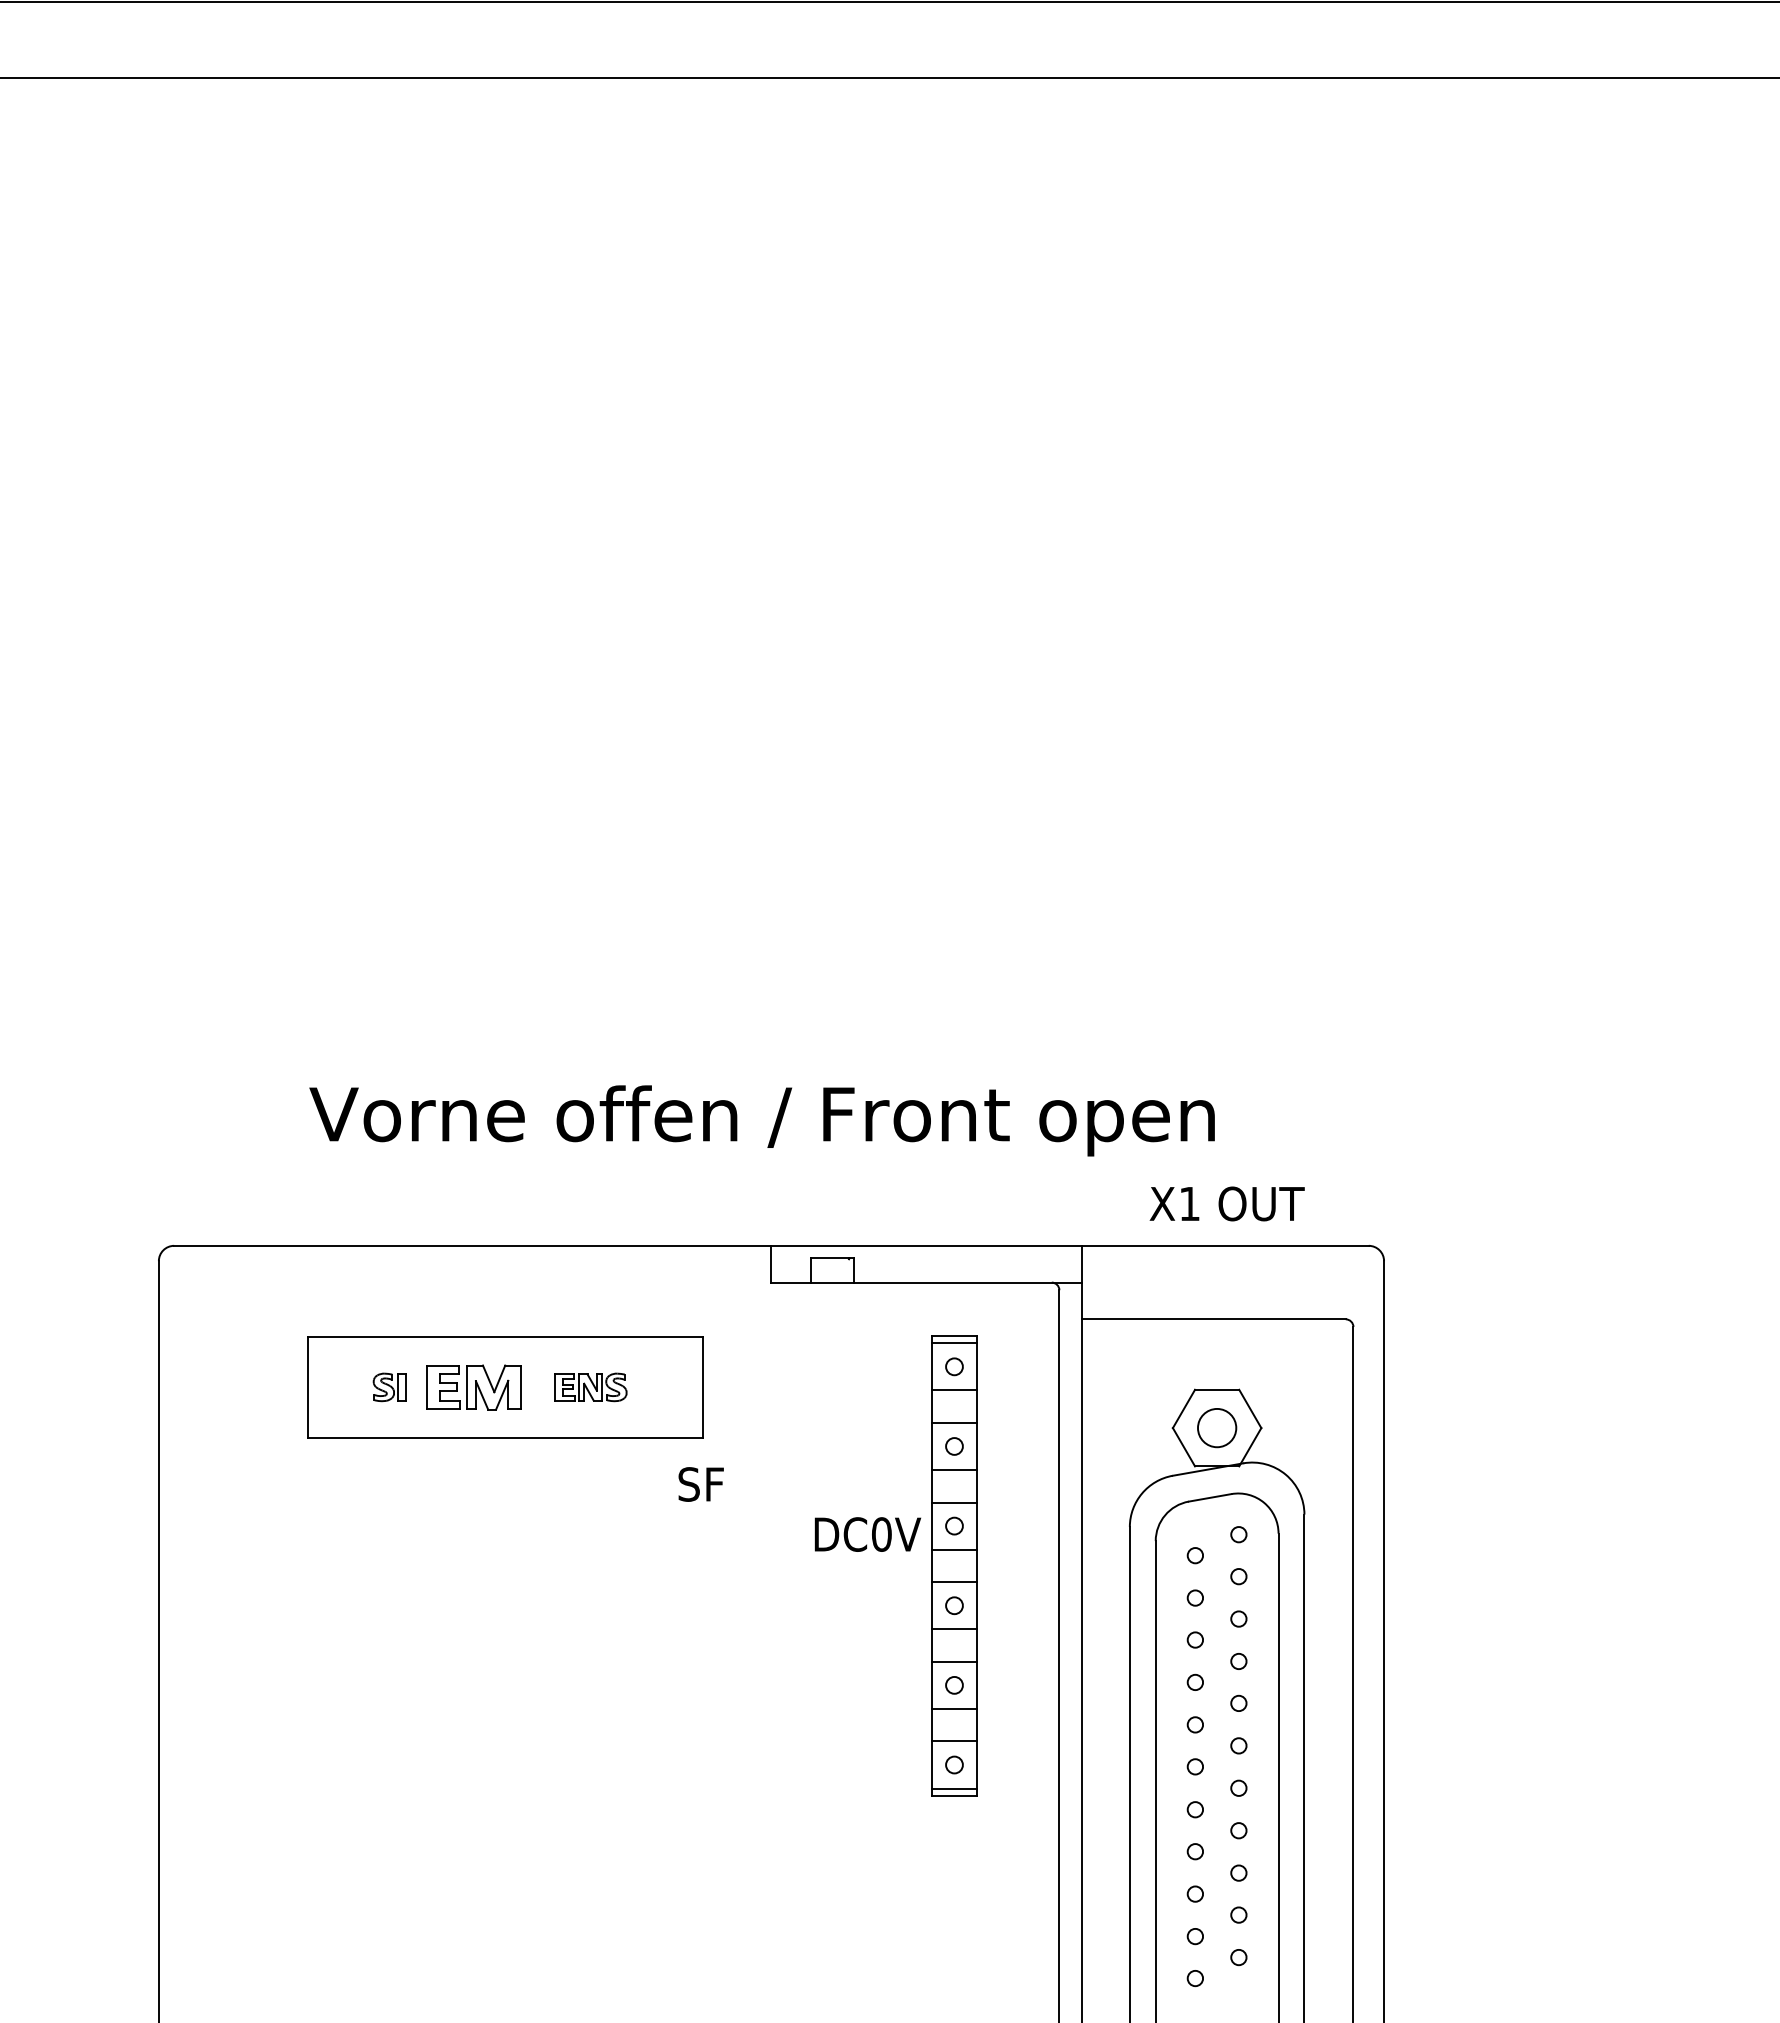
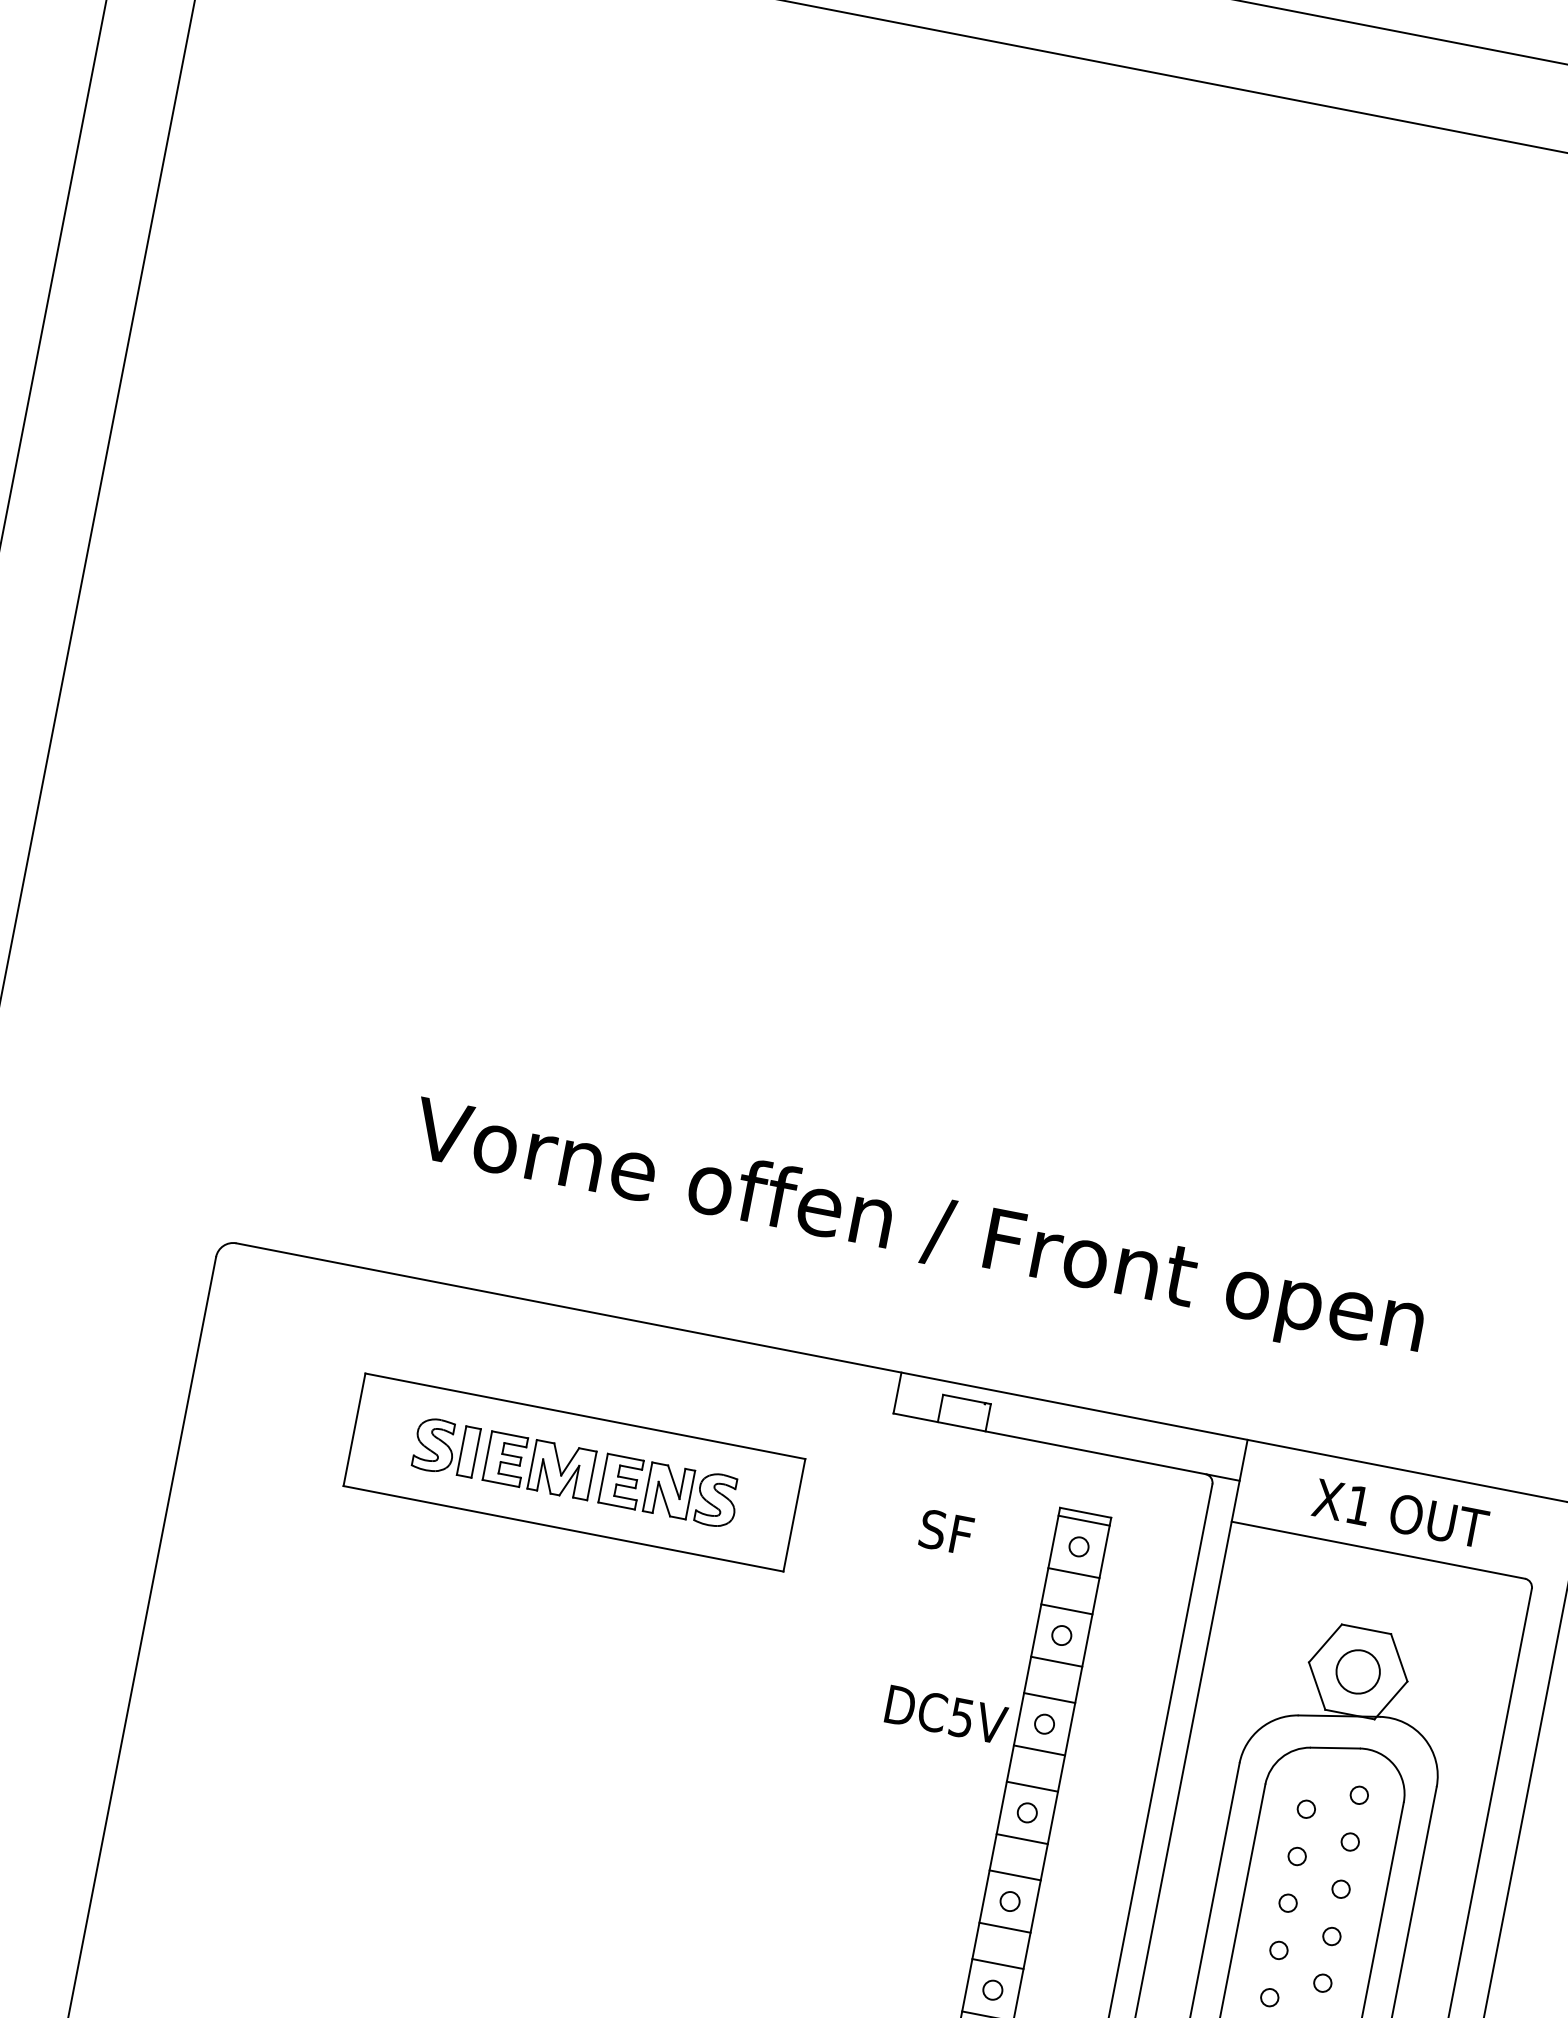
text: (1226, 1203) -> (1399, 1512), moved
part: (389, 1387) -> (445, 1447), size x1.67
part: (590, 1387) -> (669, 1491), size x1.67
text: (700, 1484) -> (945, 1532), moved
text: (881, 1534) -> (961, 1717), DC0V -> DC5V

